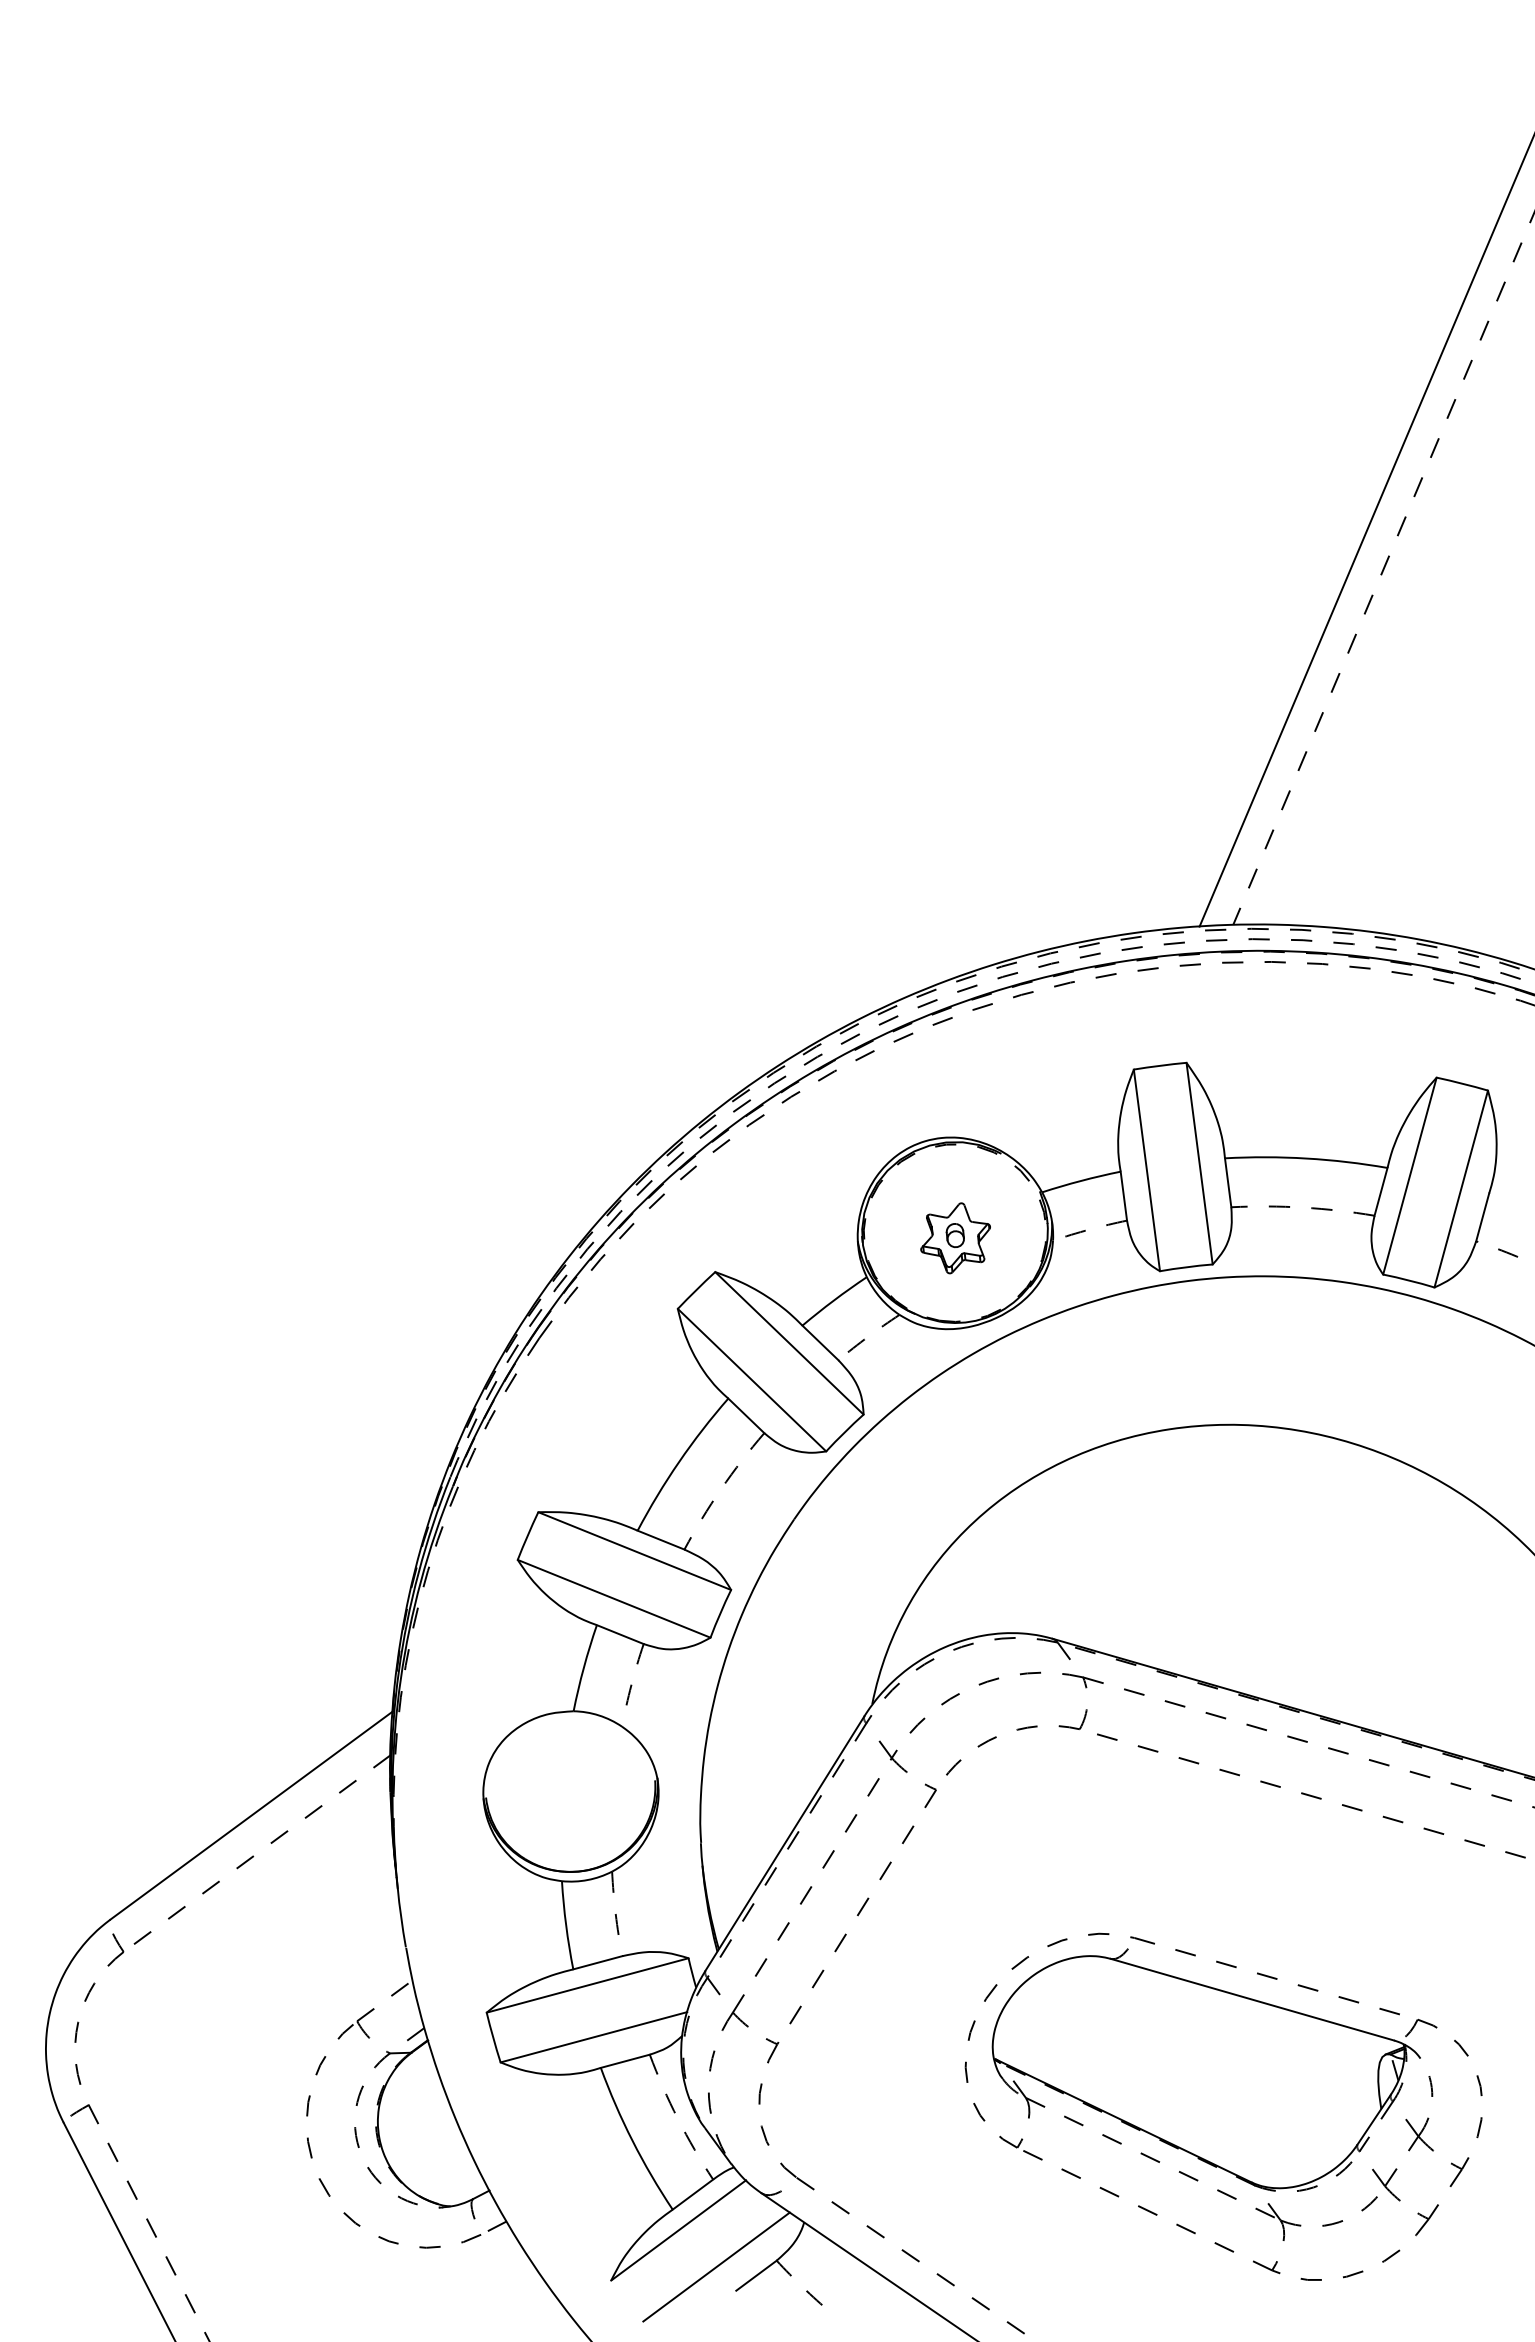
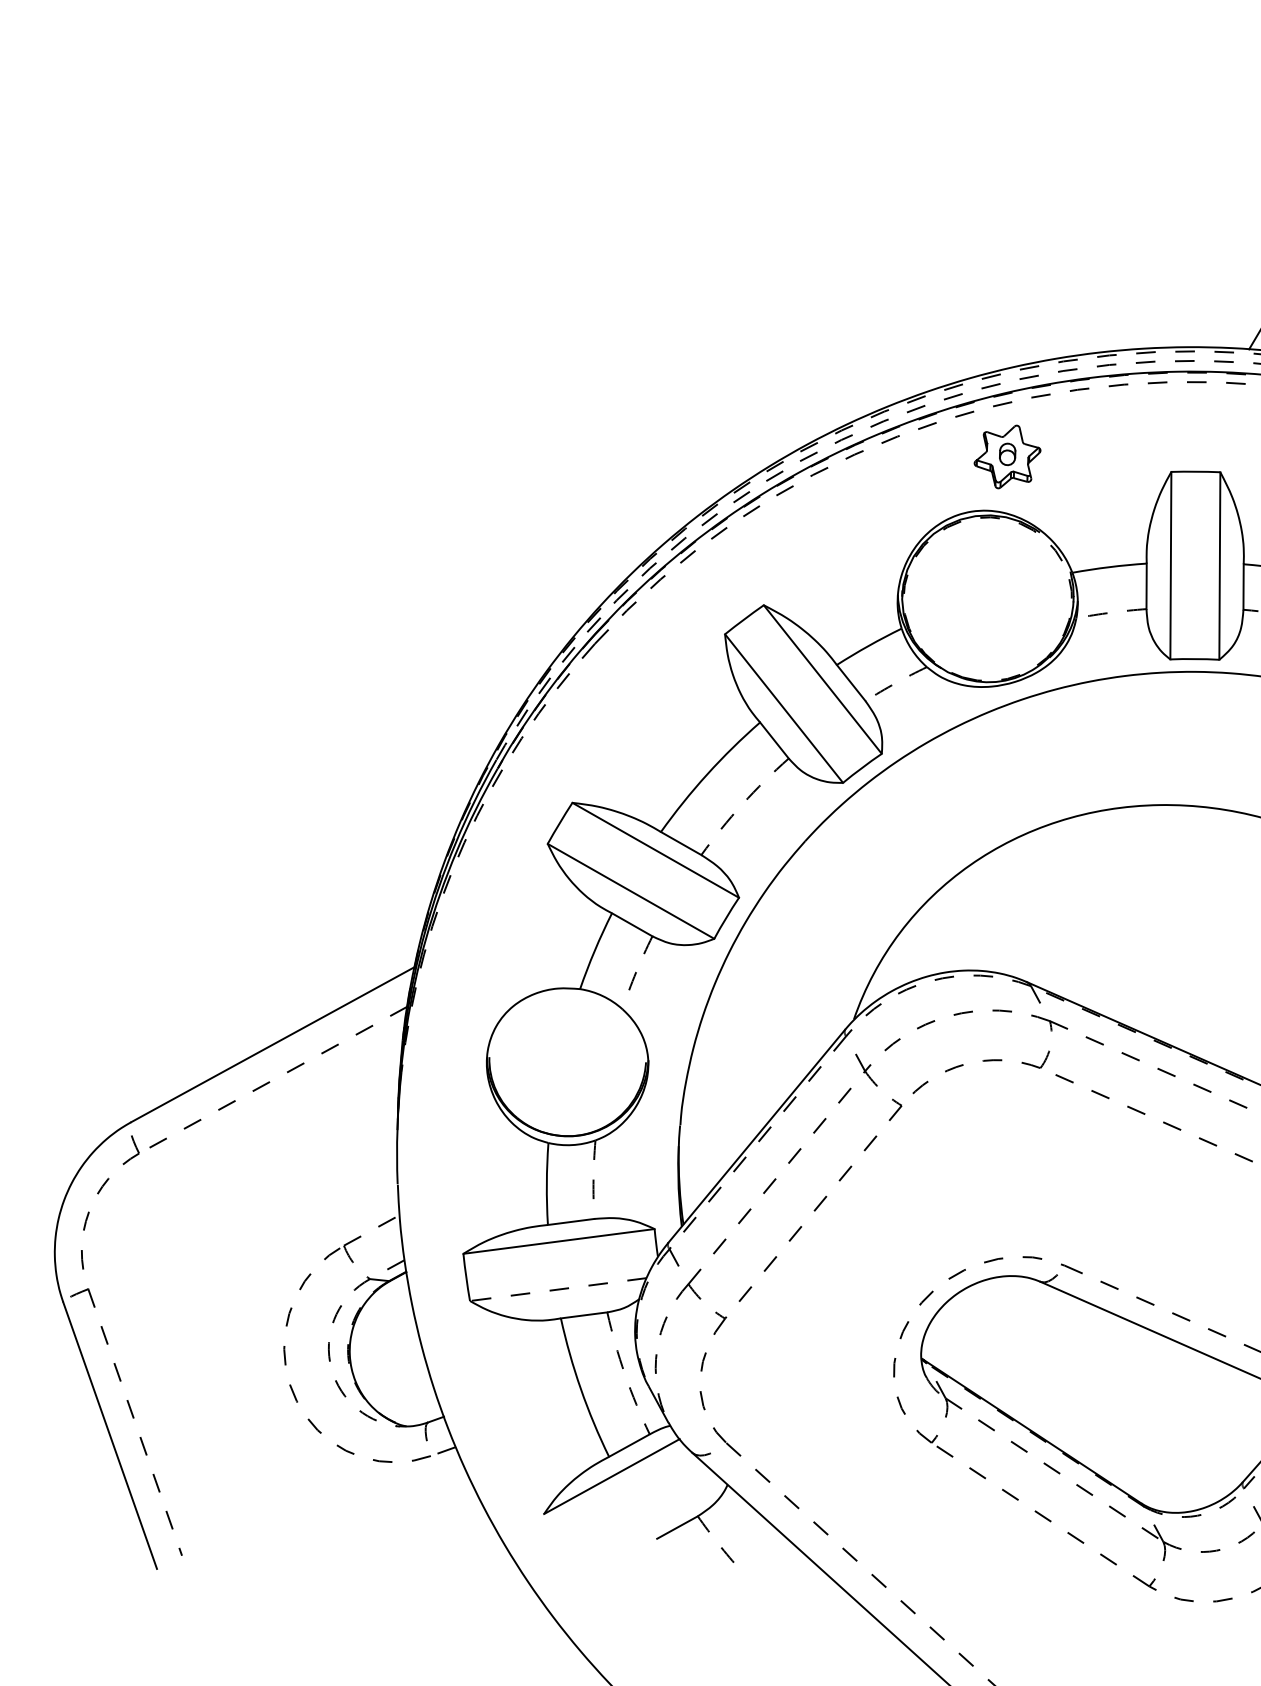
part: (955, 1238) -> (1007, 457), moved
line: (593, 2037) -> (557, 1289), solid -> dashed
line: (716, 2266) -> (642, 1514), removed

